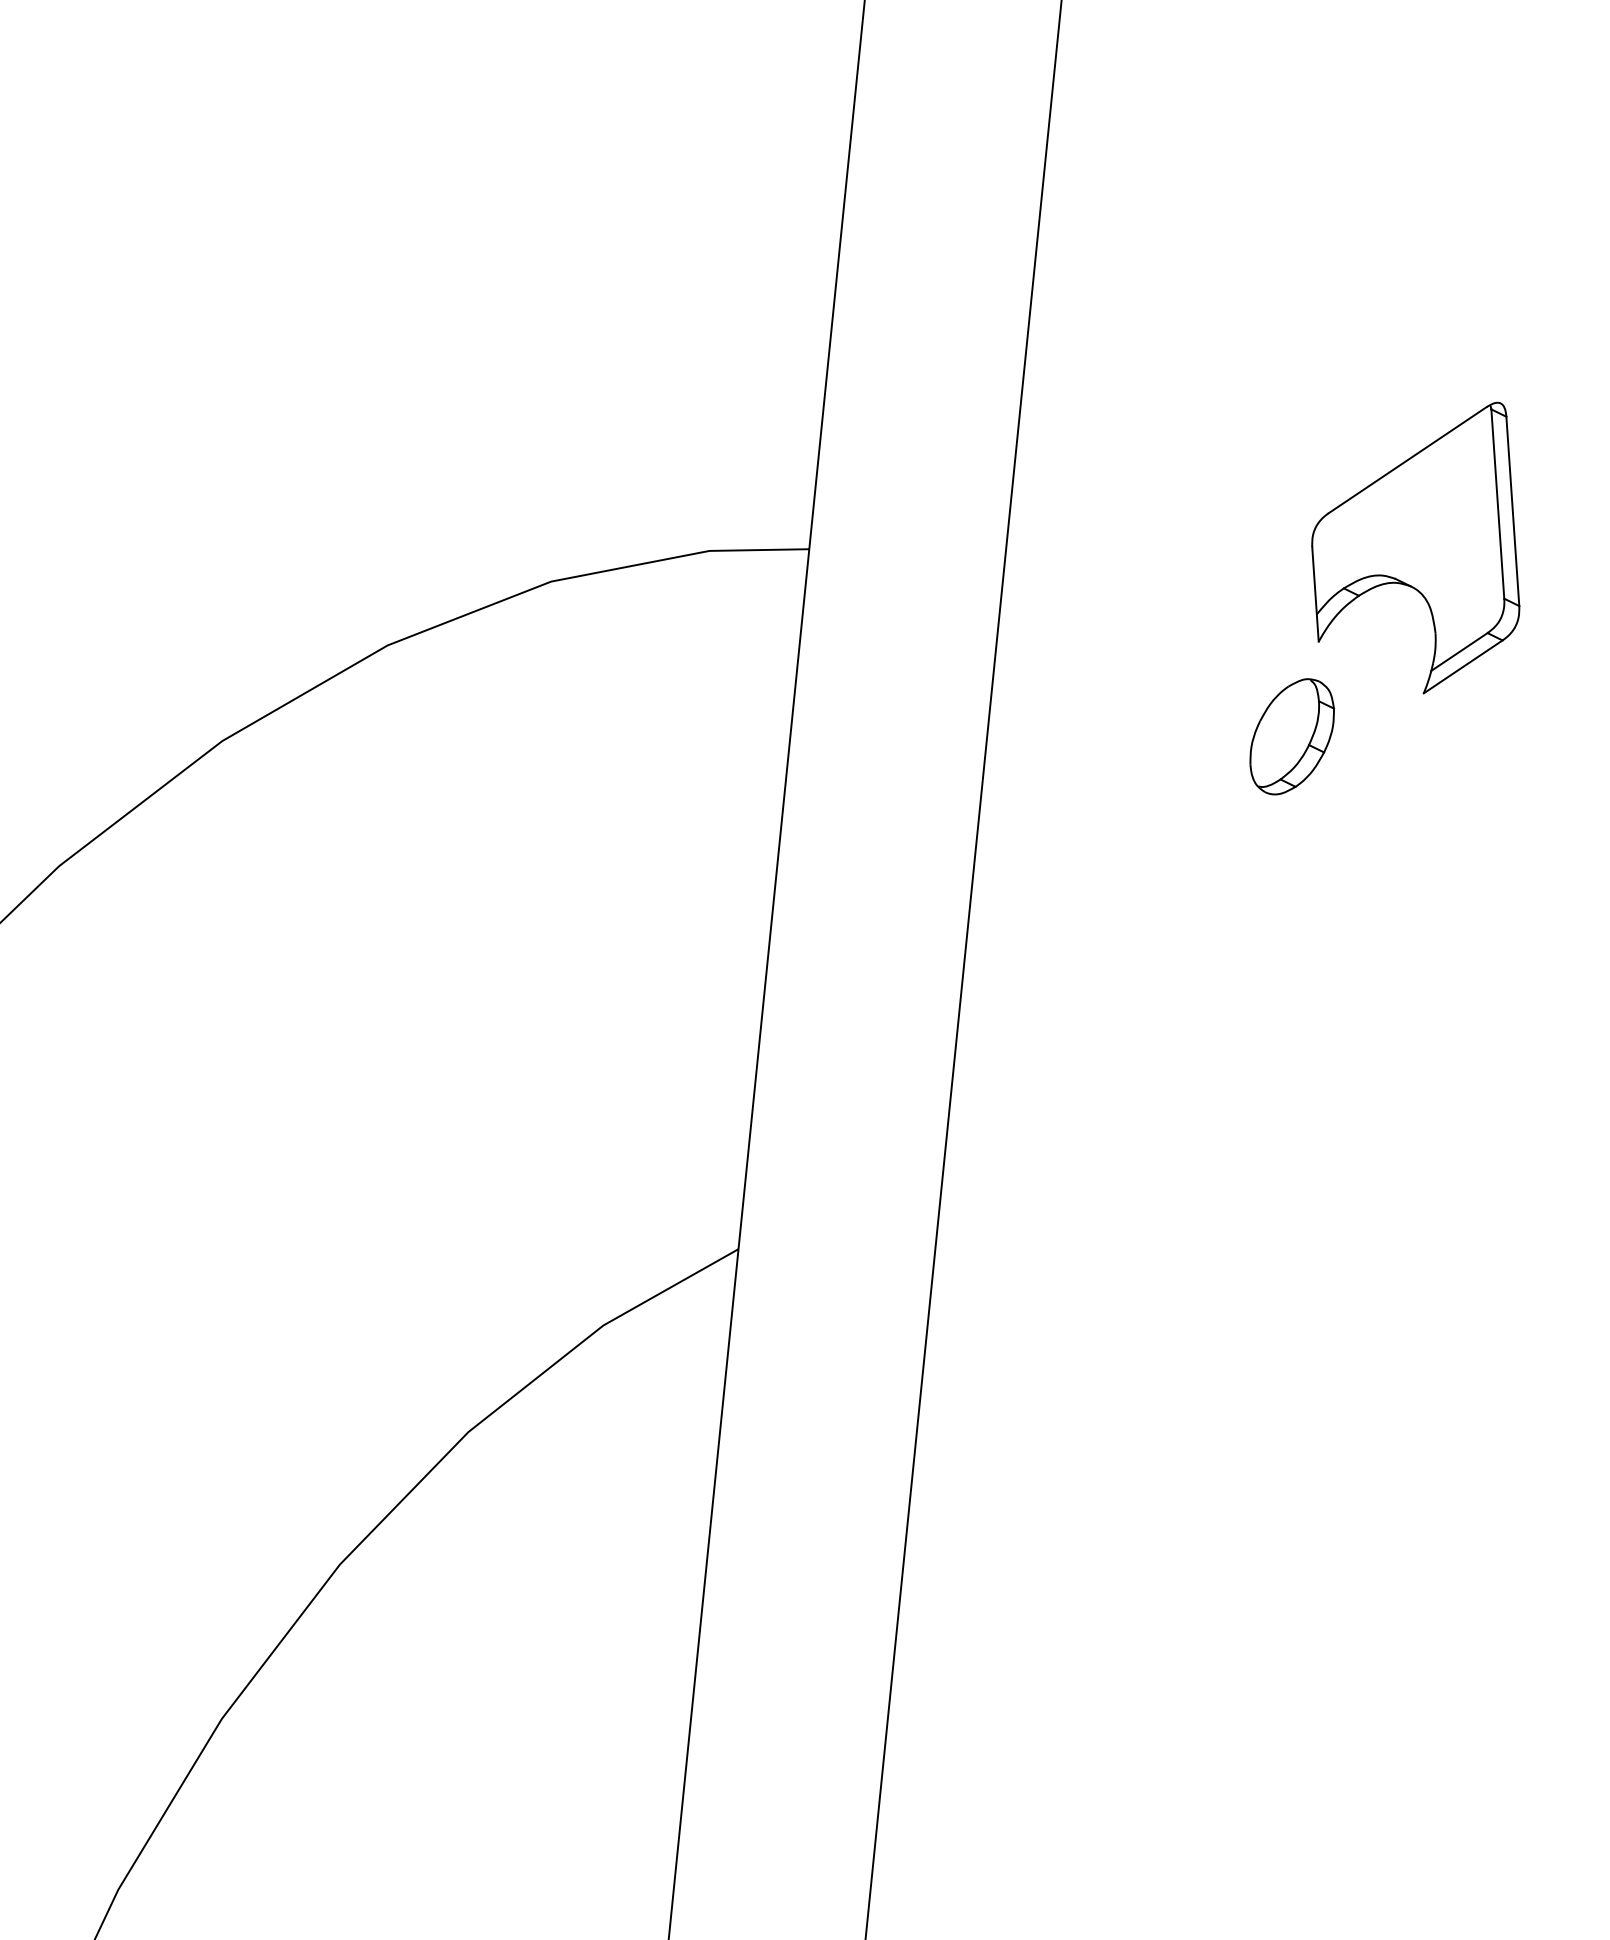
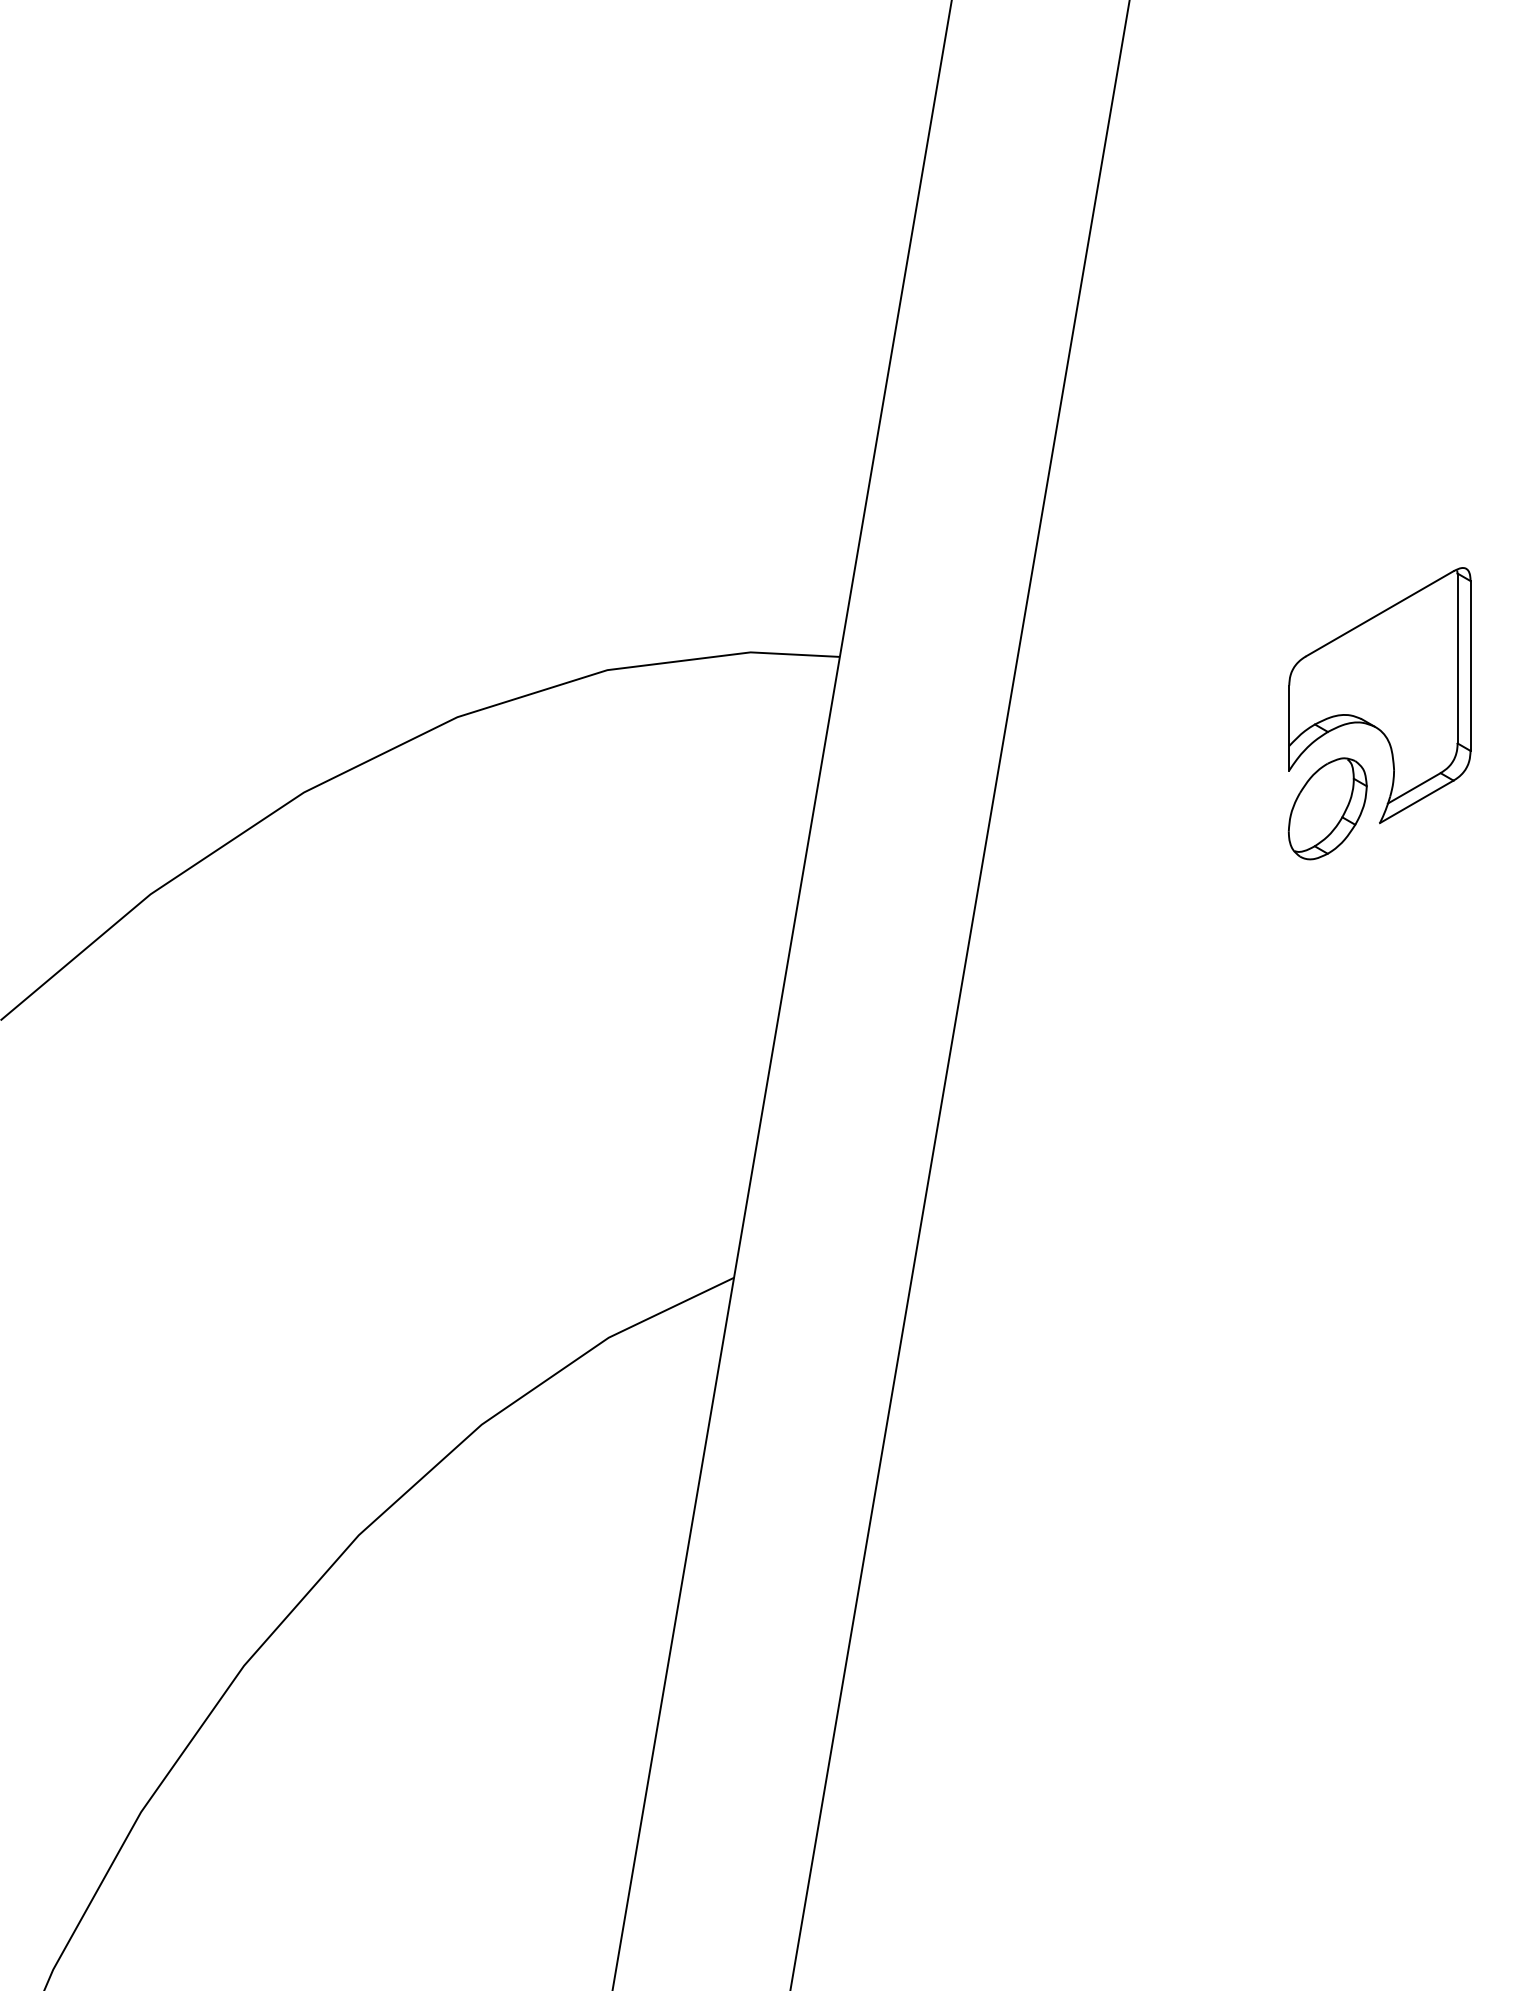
part: (1291, 736) -> (1327, 808), moved

